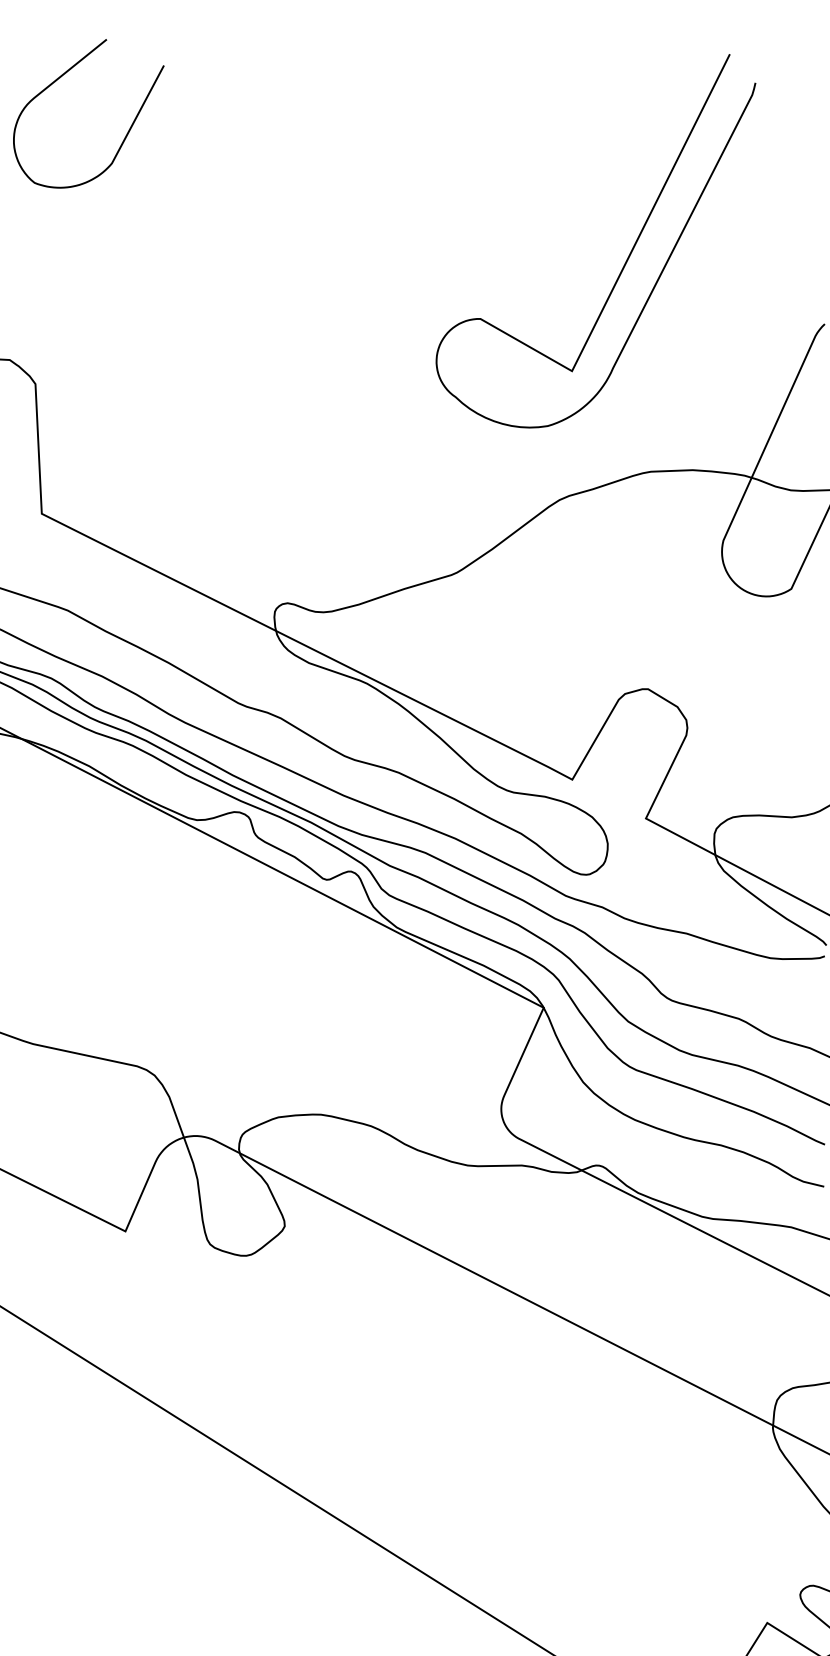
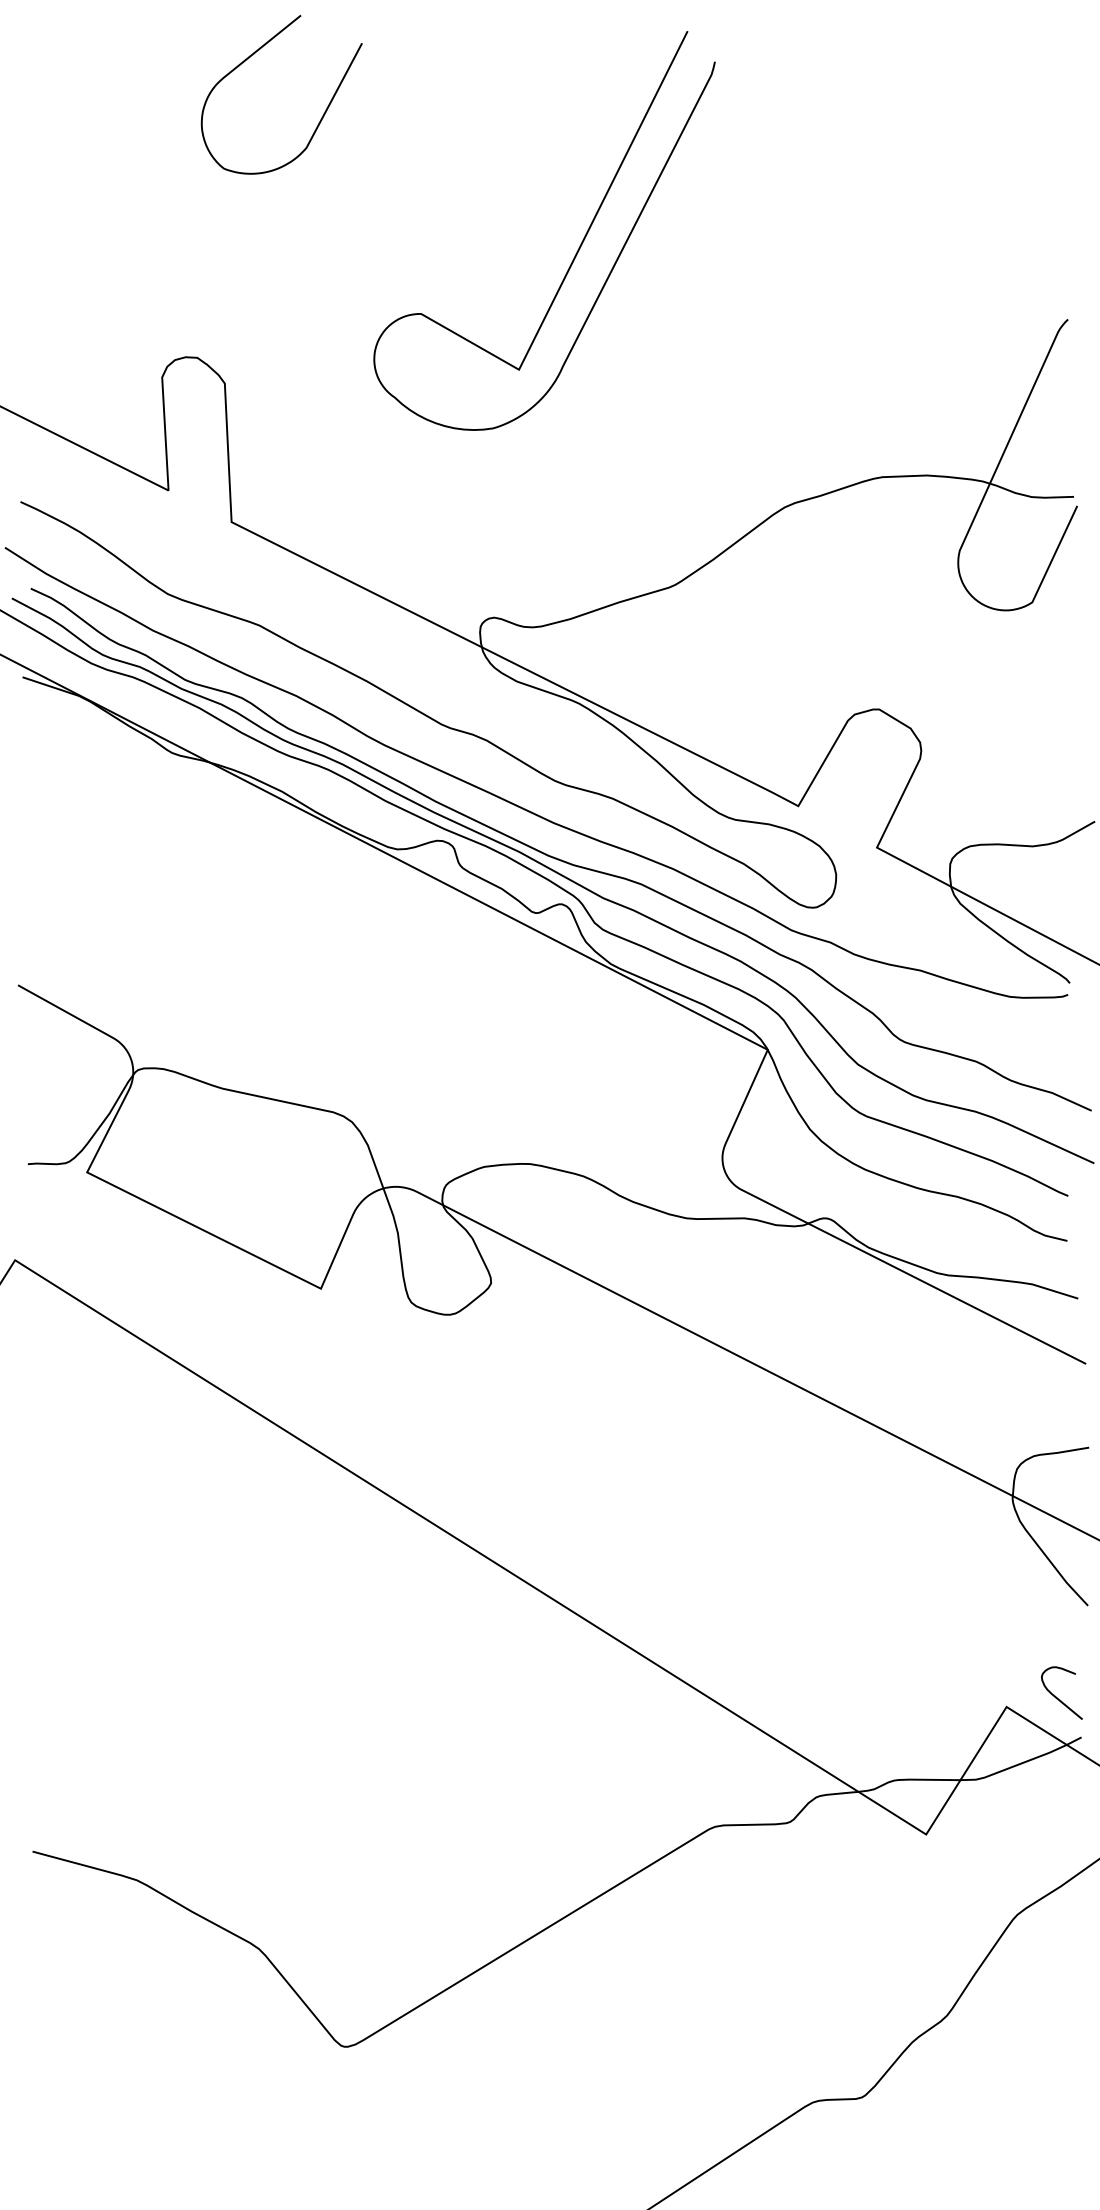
curve: (627, 256) -> (578, 247), moved

